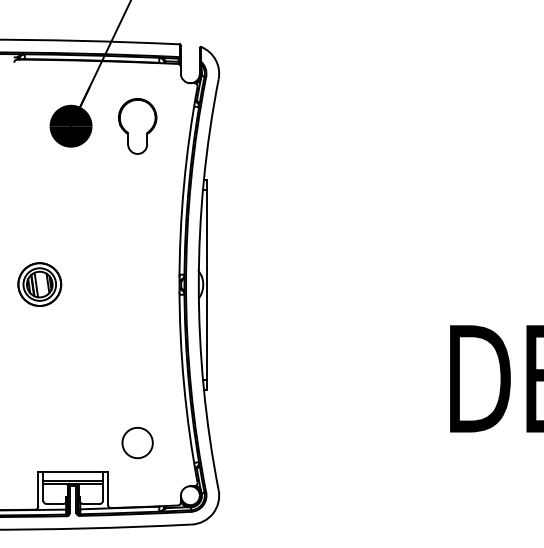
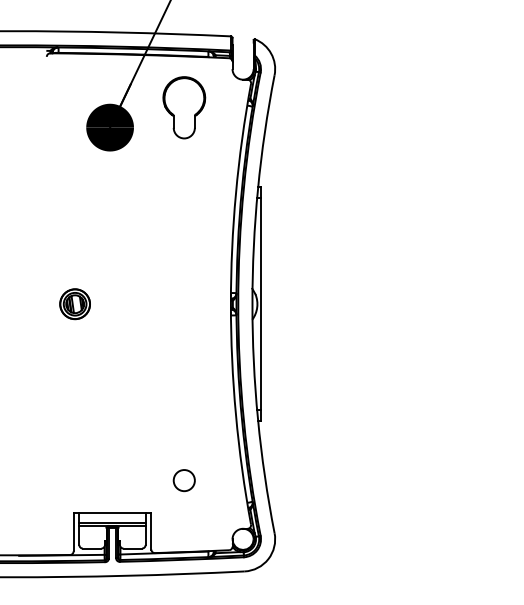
part: (137, 126) -> (184, 107), moved
part: (39, 284) -> (74, 303), size x0.62
circle: (137, 442) -> (184, 480), size x0.62

